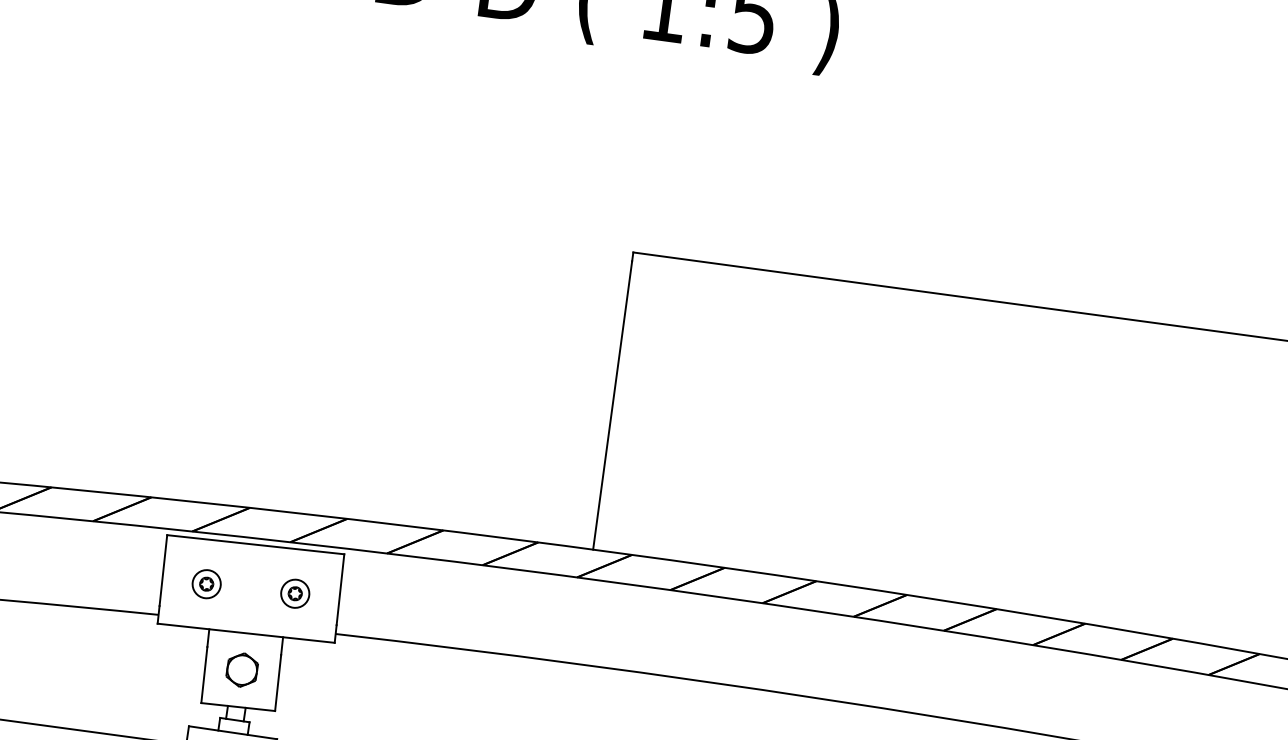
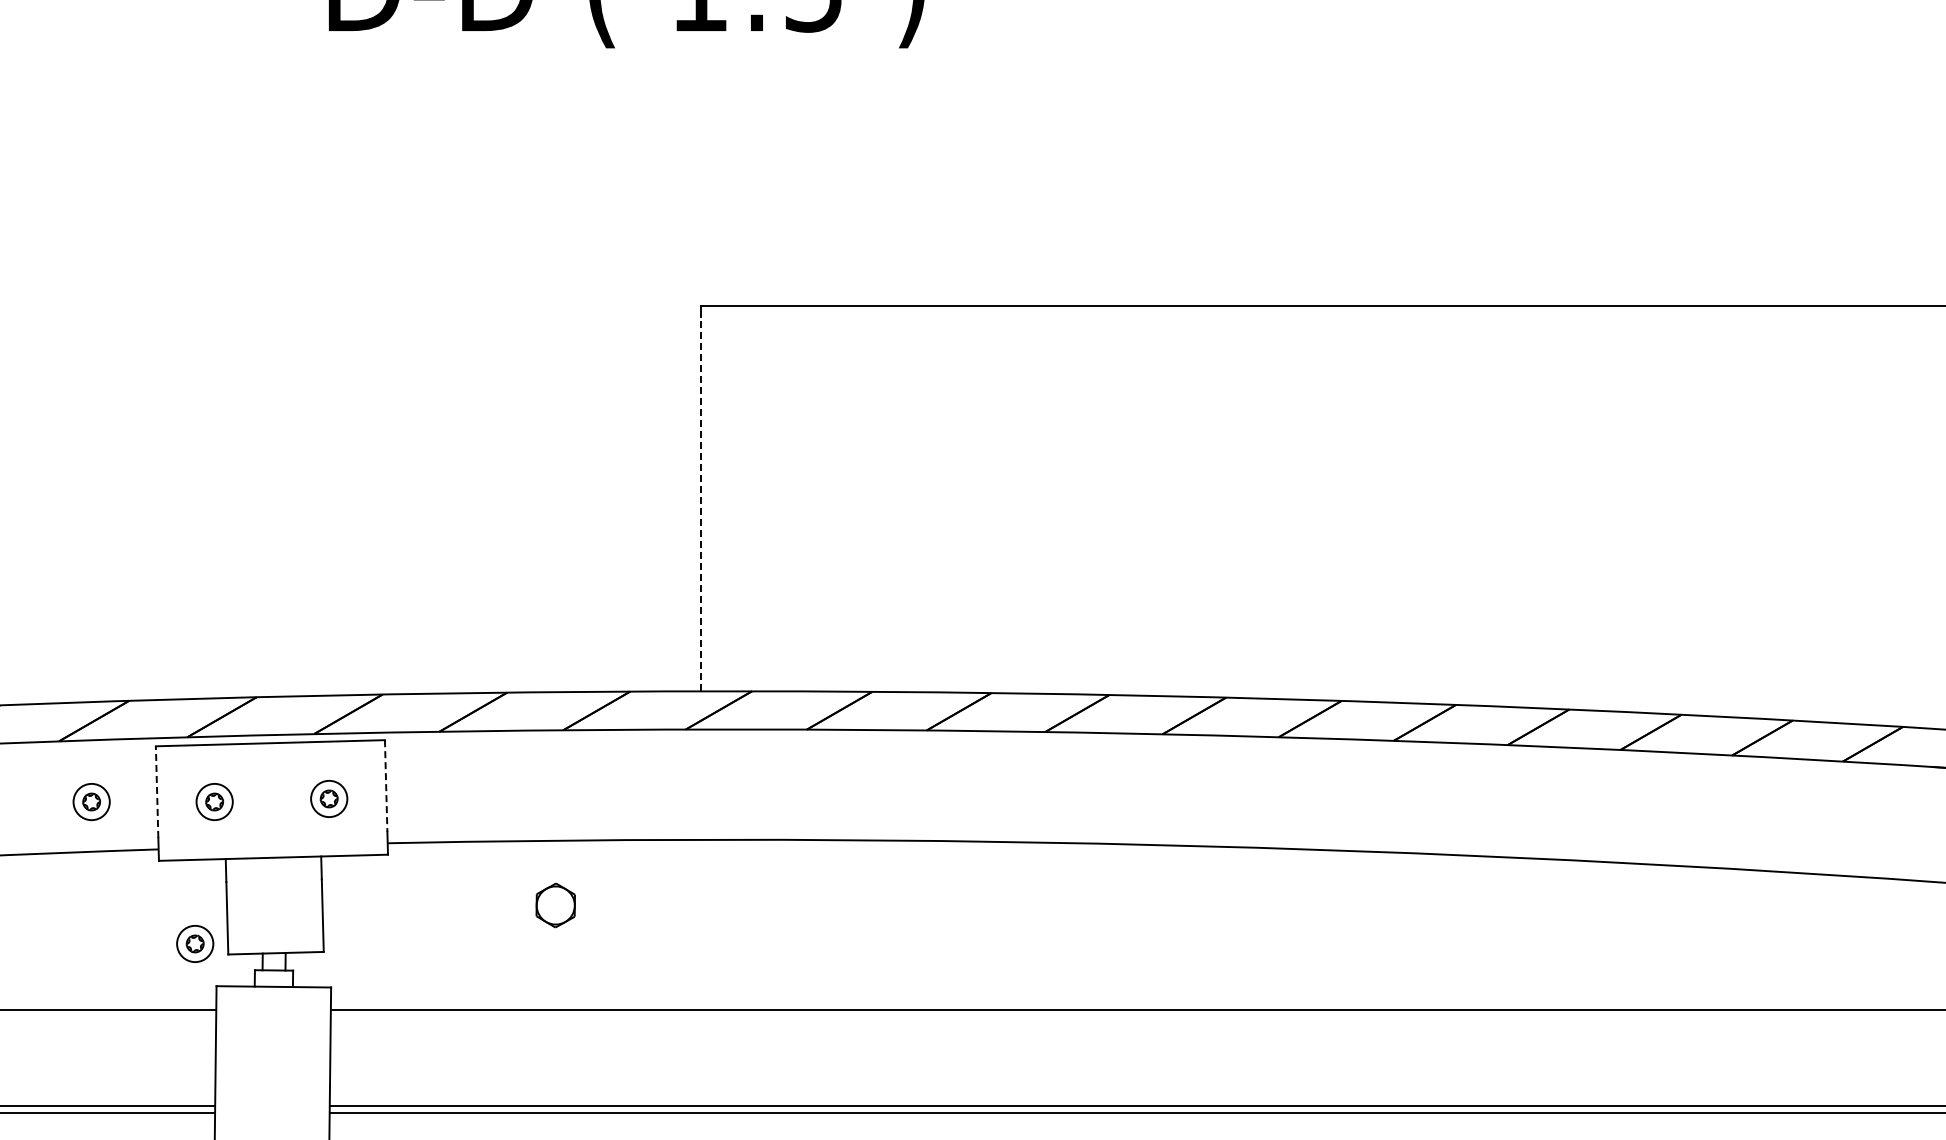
line: (612, 404) -> (701, 503), solid -> dashed
line: (163, 570) -> (157, 792), solid -> dashed
part: (111, 571) -> (91, 802), added
line: (340, 589) -> (386, 785), solid -> dashed
part: (242, 670) -> (555, 905), moved
part: (177, 691) -> (195, 943), added

